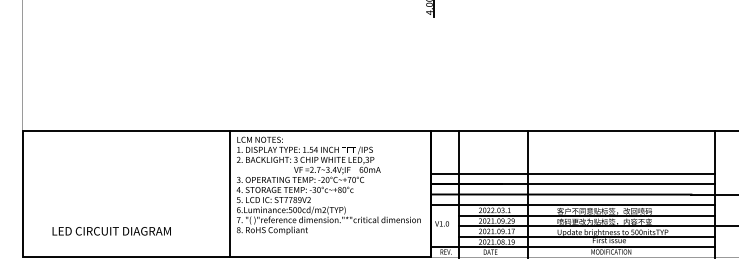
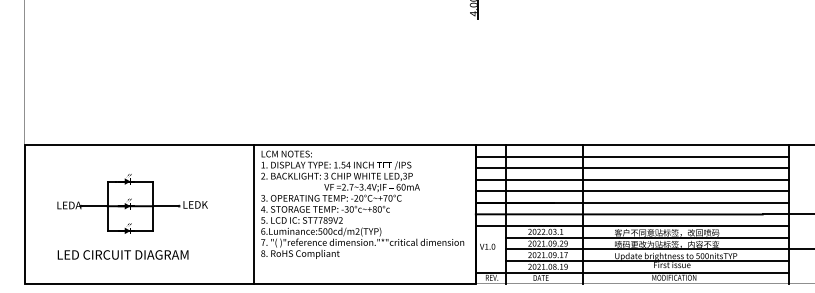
line: (573, 142) -> (632, 156), added
line: (573, 152) -> (632, 168), added
line: (573, 162) -> (632, 179), added
part: (120, 184) -> (132, 203), added

